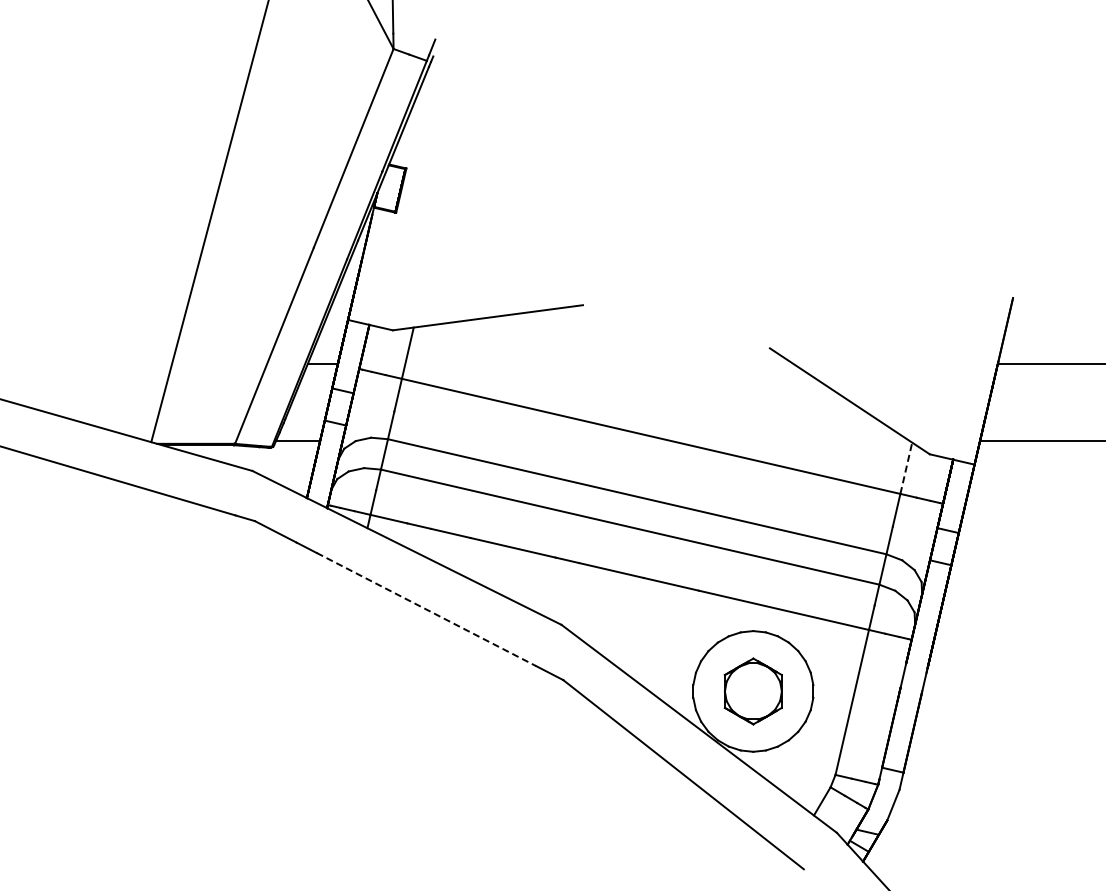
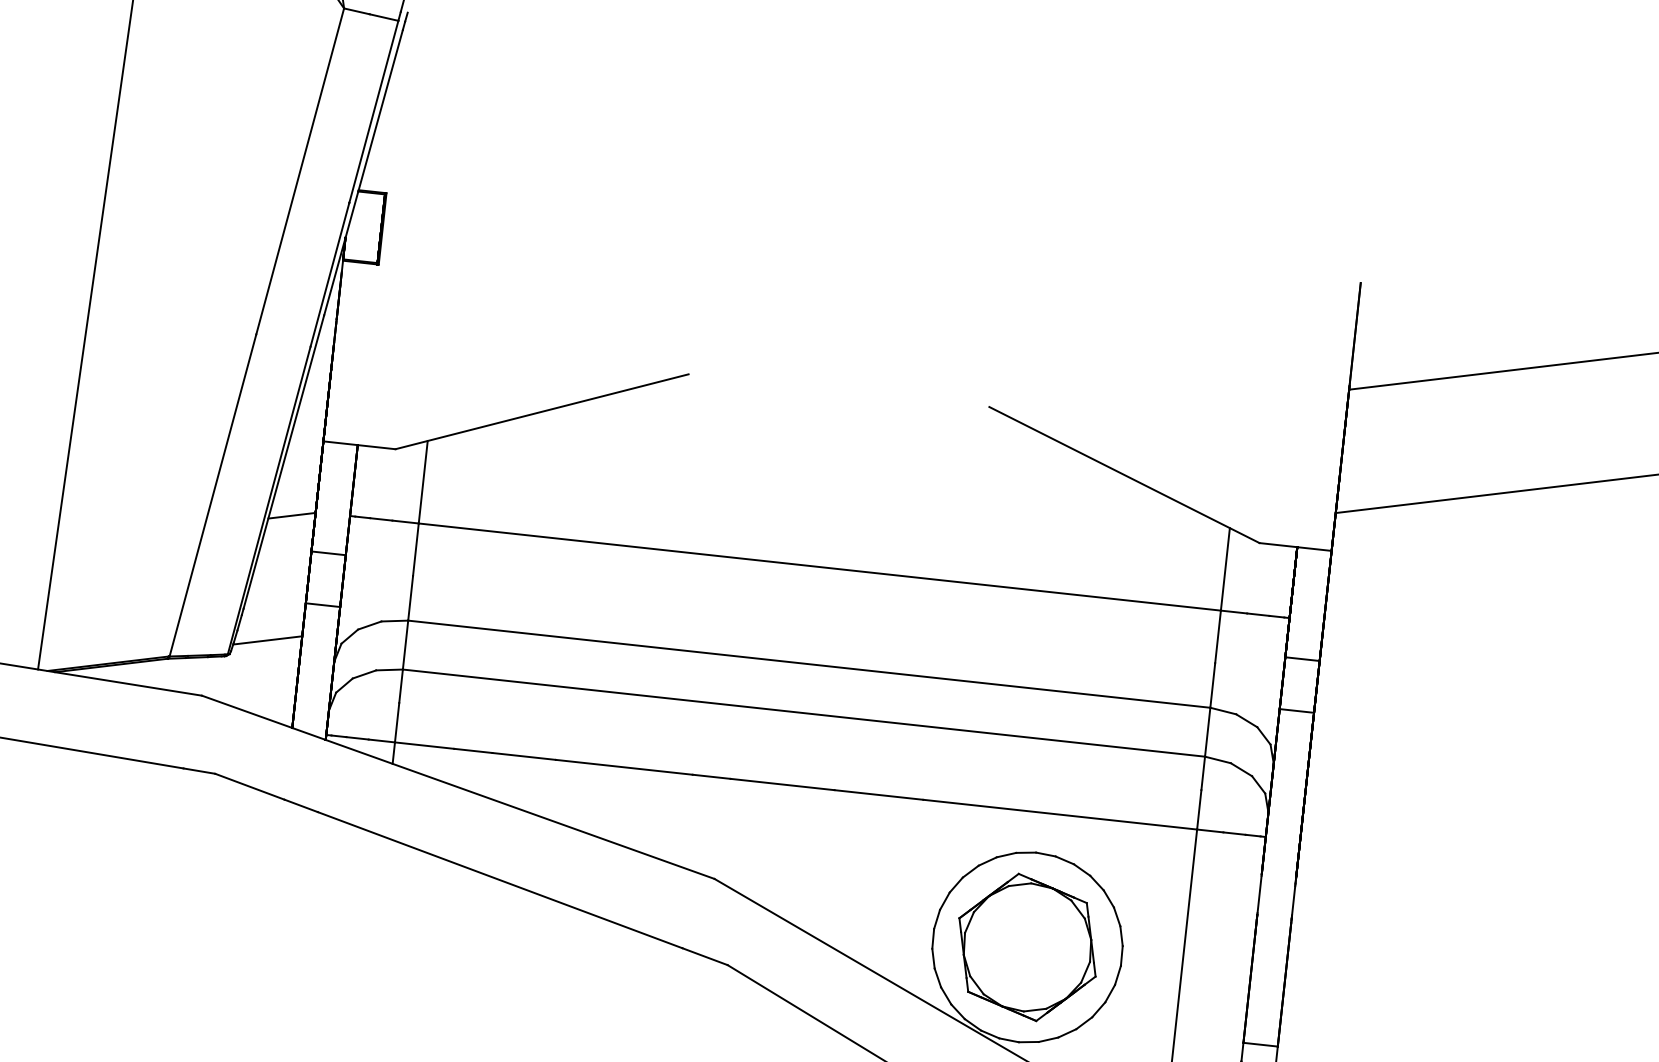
line: (906, 467) -> (1225, 568), dashed -> solid
line: (426, 609) -> (500, 880), dashed -> solid
part: (753, 691) -> (1027, 947), size x1.43

